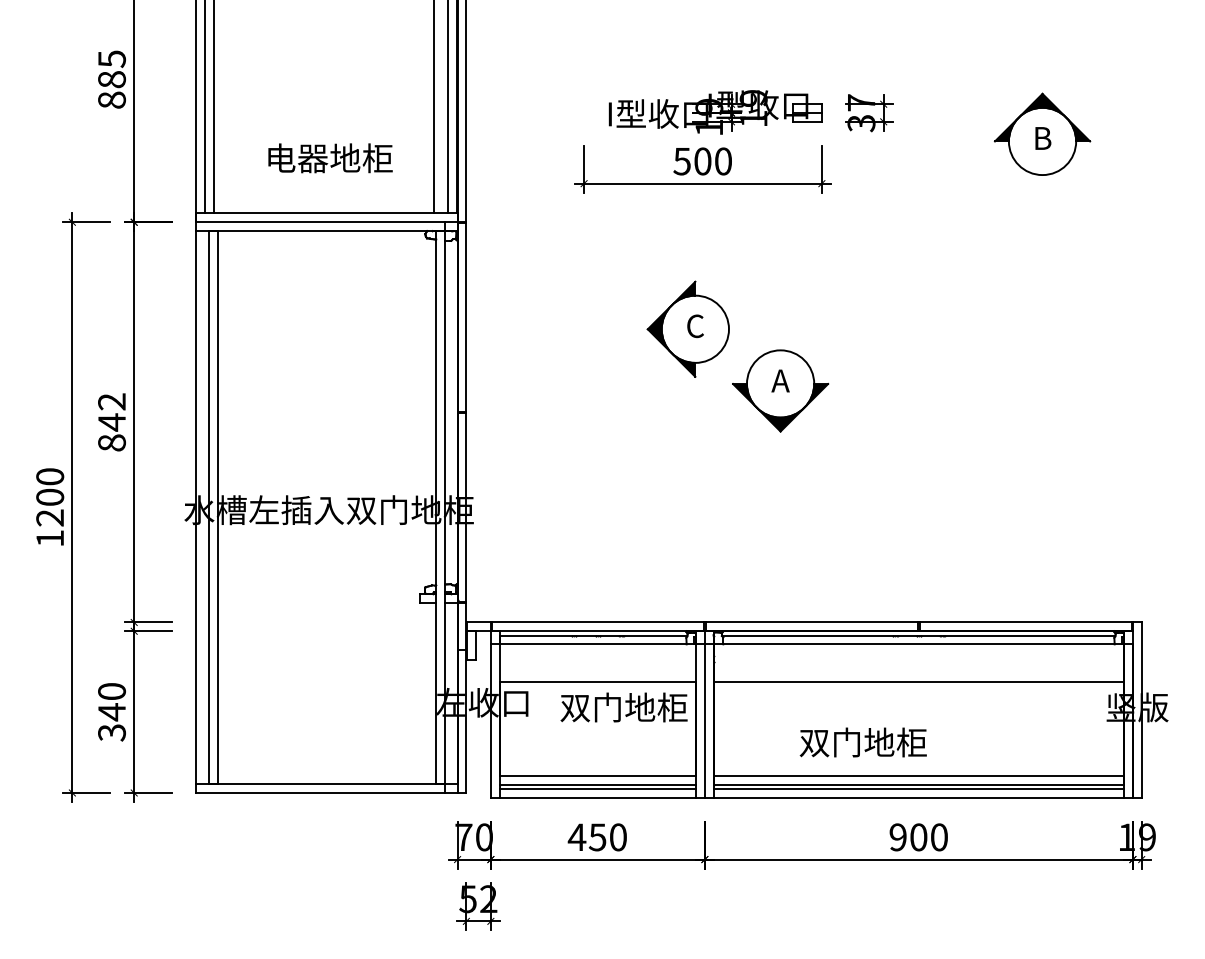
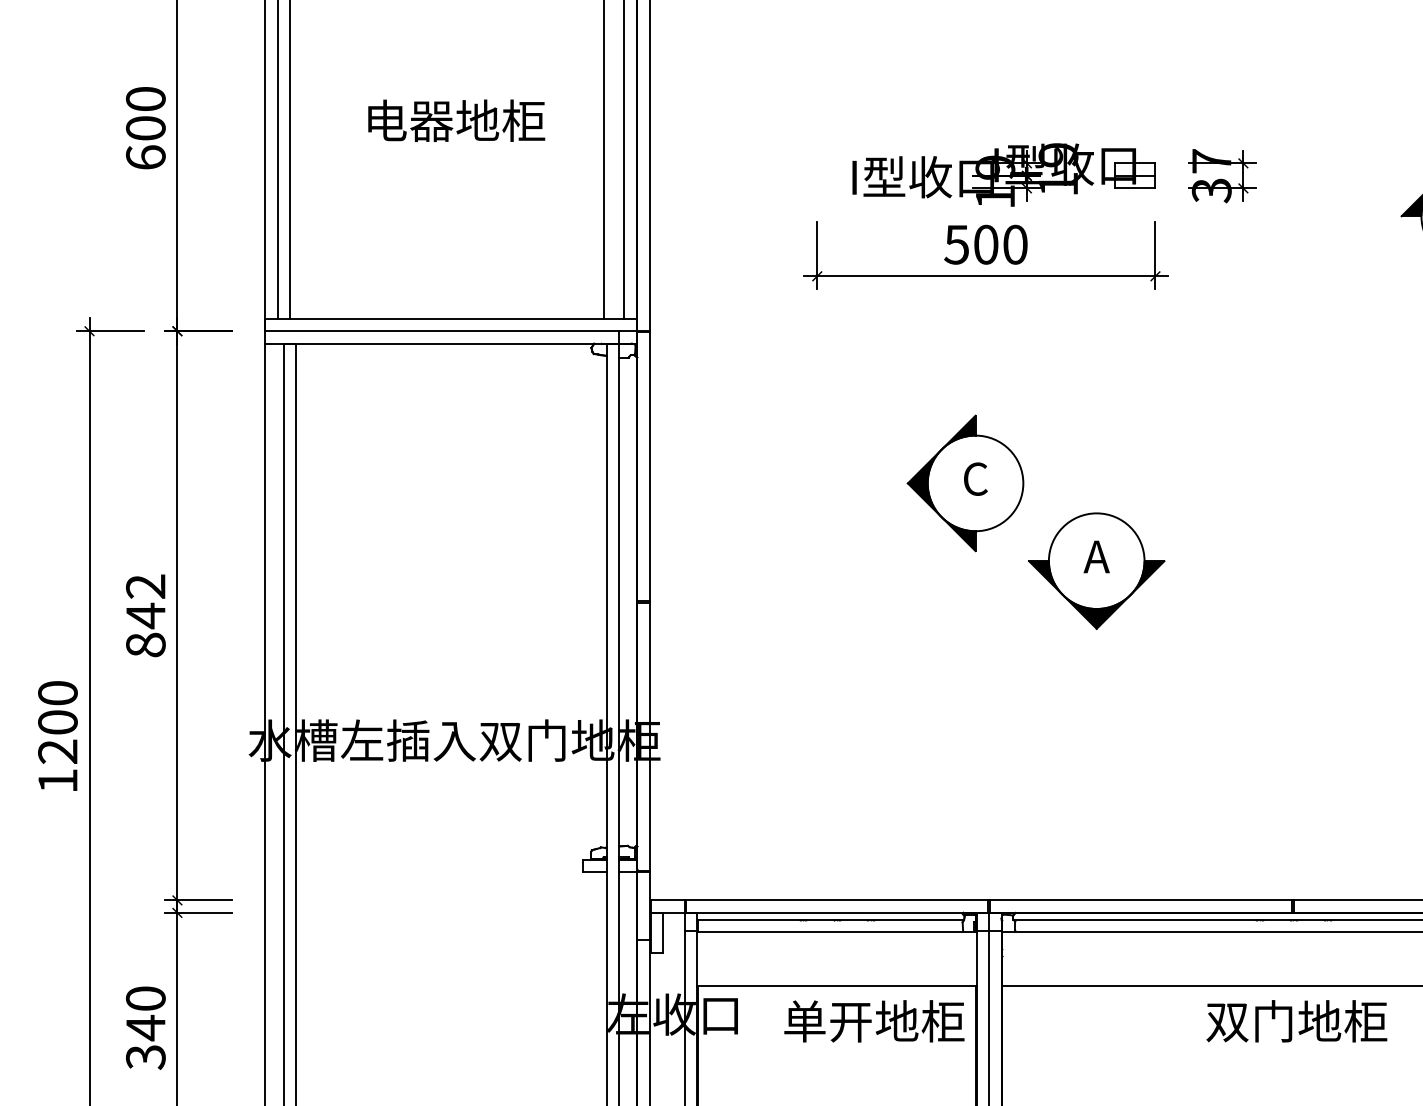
text: (111, 79) -> (145, 128), 885 -> 600
text: (330, 158) -> (456, 121), moved
text: (591, 707) -> (827, 1021), 双门地柜 -> 单开地柜
text: (862, 742) -> (1295, 1021), moved

